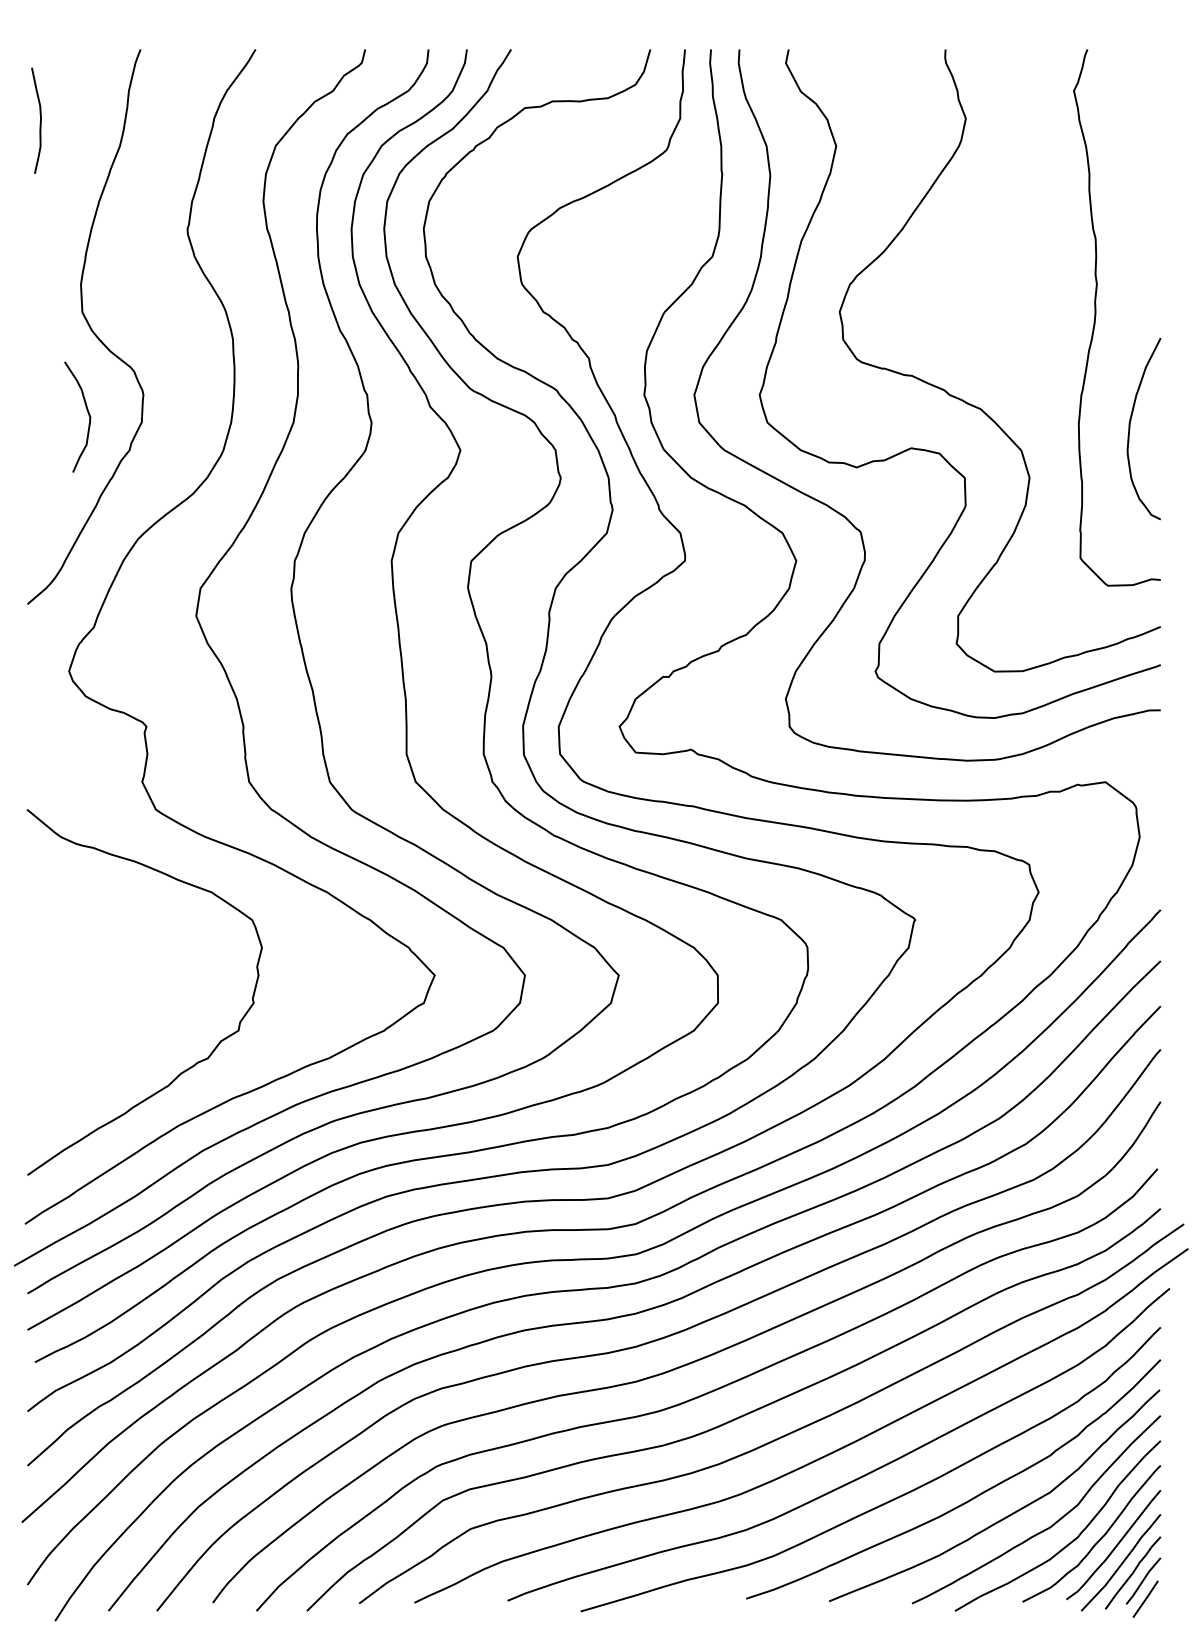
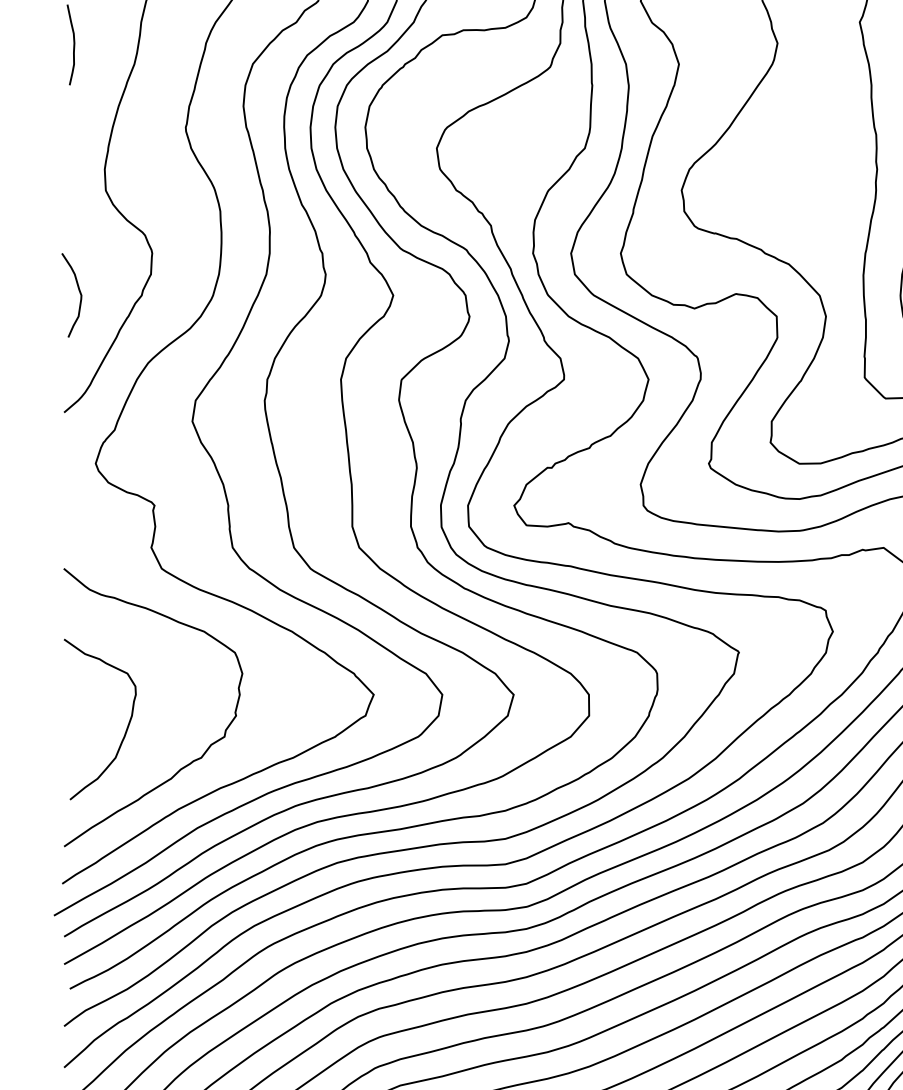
curve: (87, 412) -> (79, 291), moved
curve: (108, 1022) -> (125, 730), added

